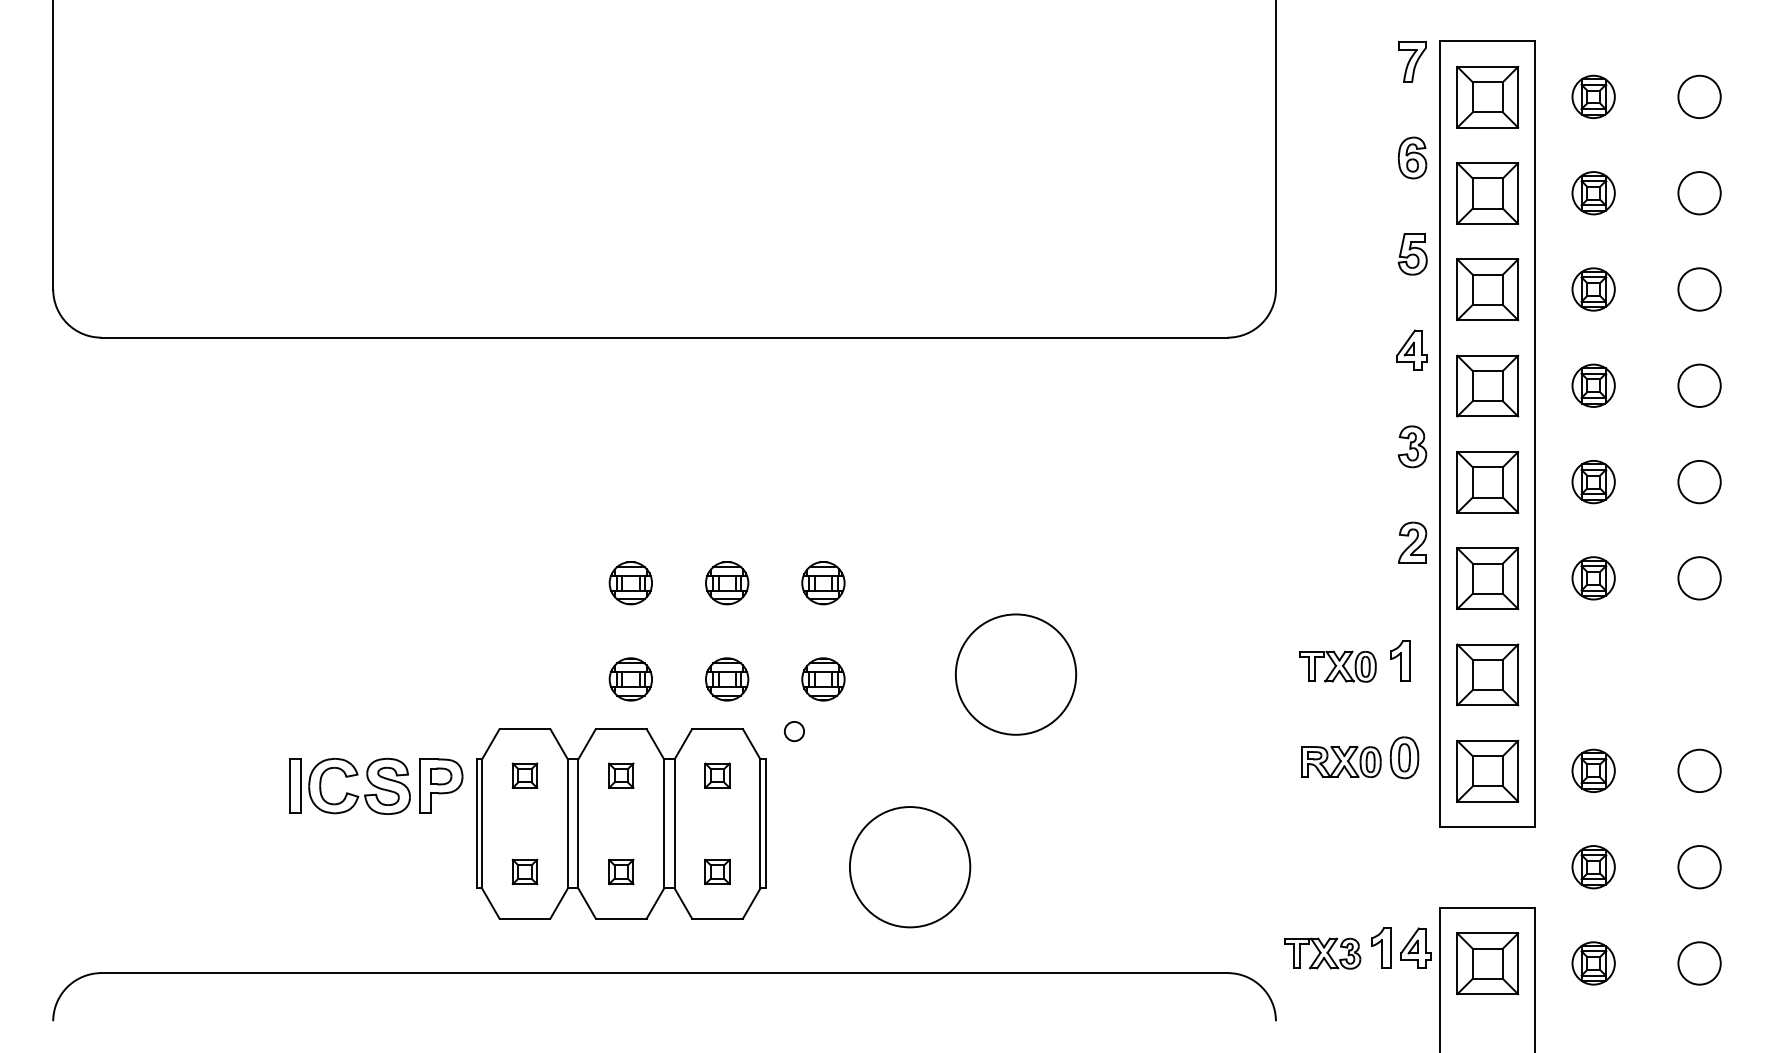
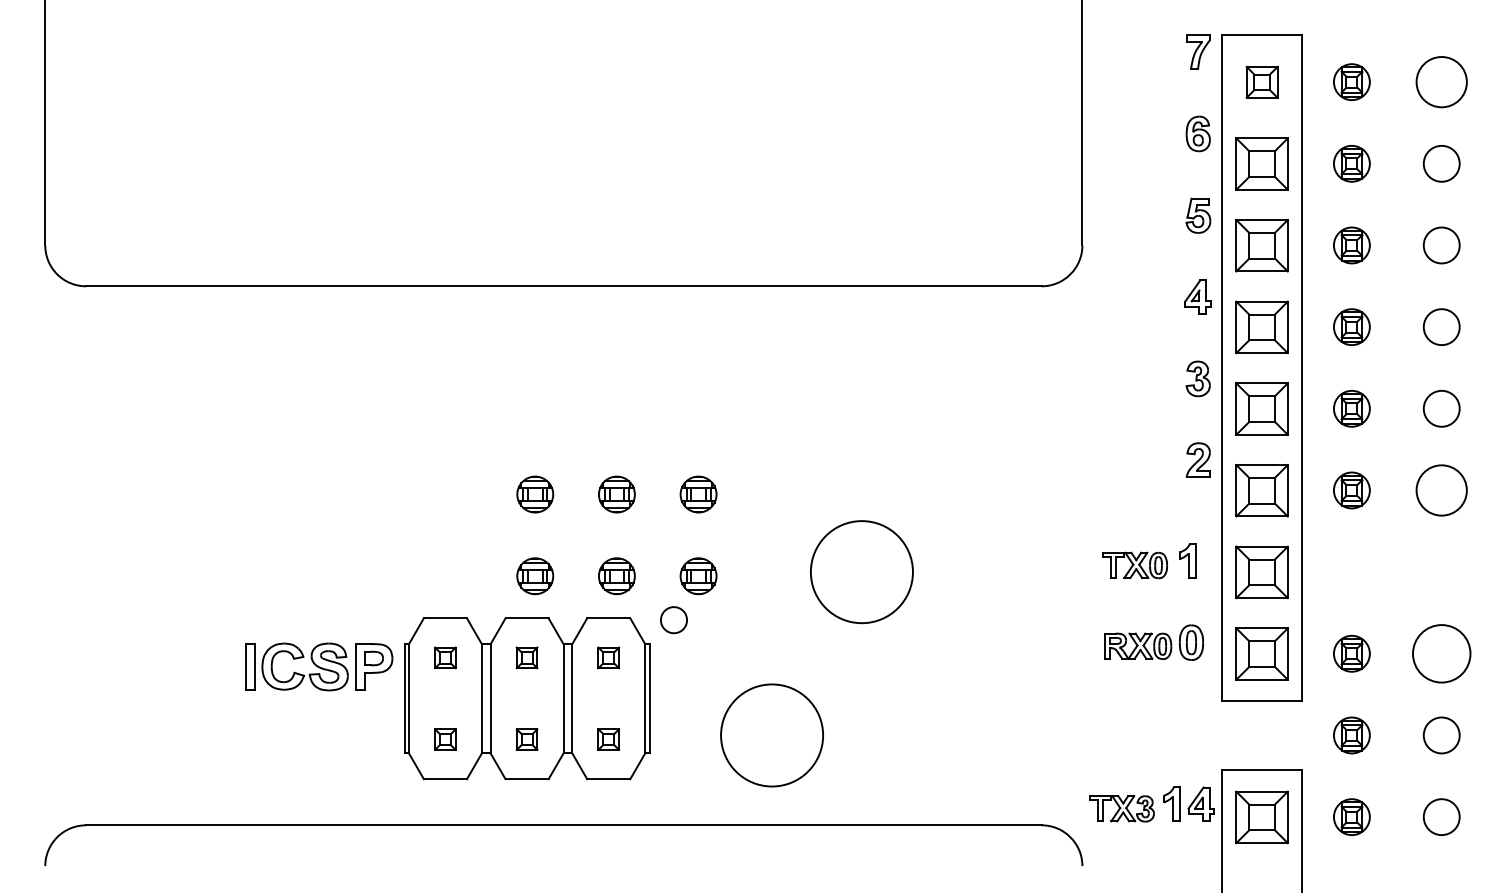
part: (1487, 96) -> (1261, 81), size x0.6
circle: (1699, 96) -> (1441, 81), size x1.4
circle: (1699, 578) -> (1441, 490), size x1.4
circle: (794, 731) -> (674, 620), size x1.6
circle: (1699, 770) -> (1441, 653), size x1.6

